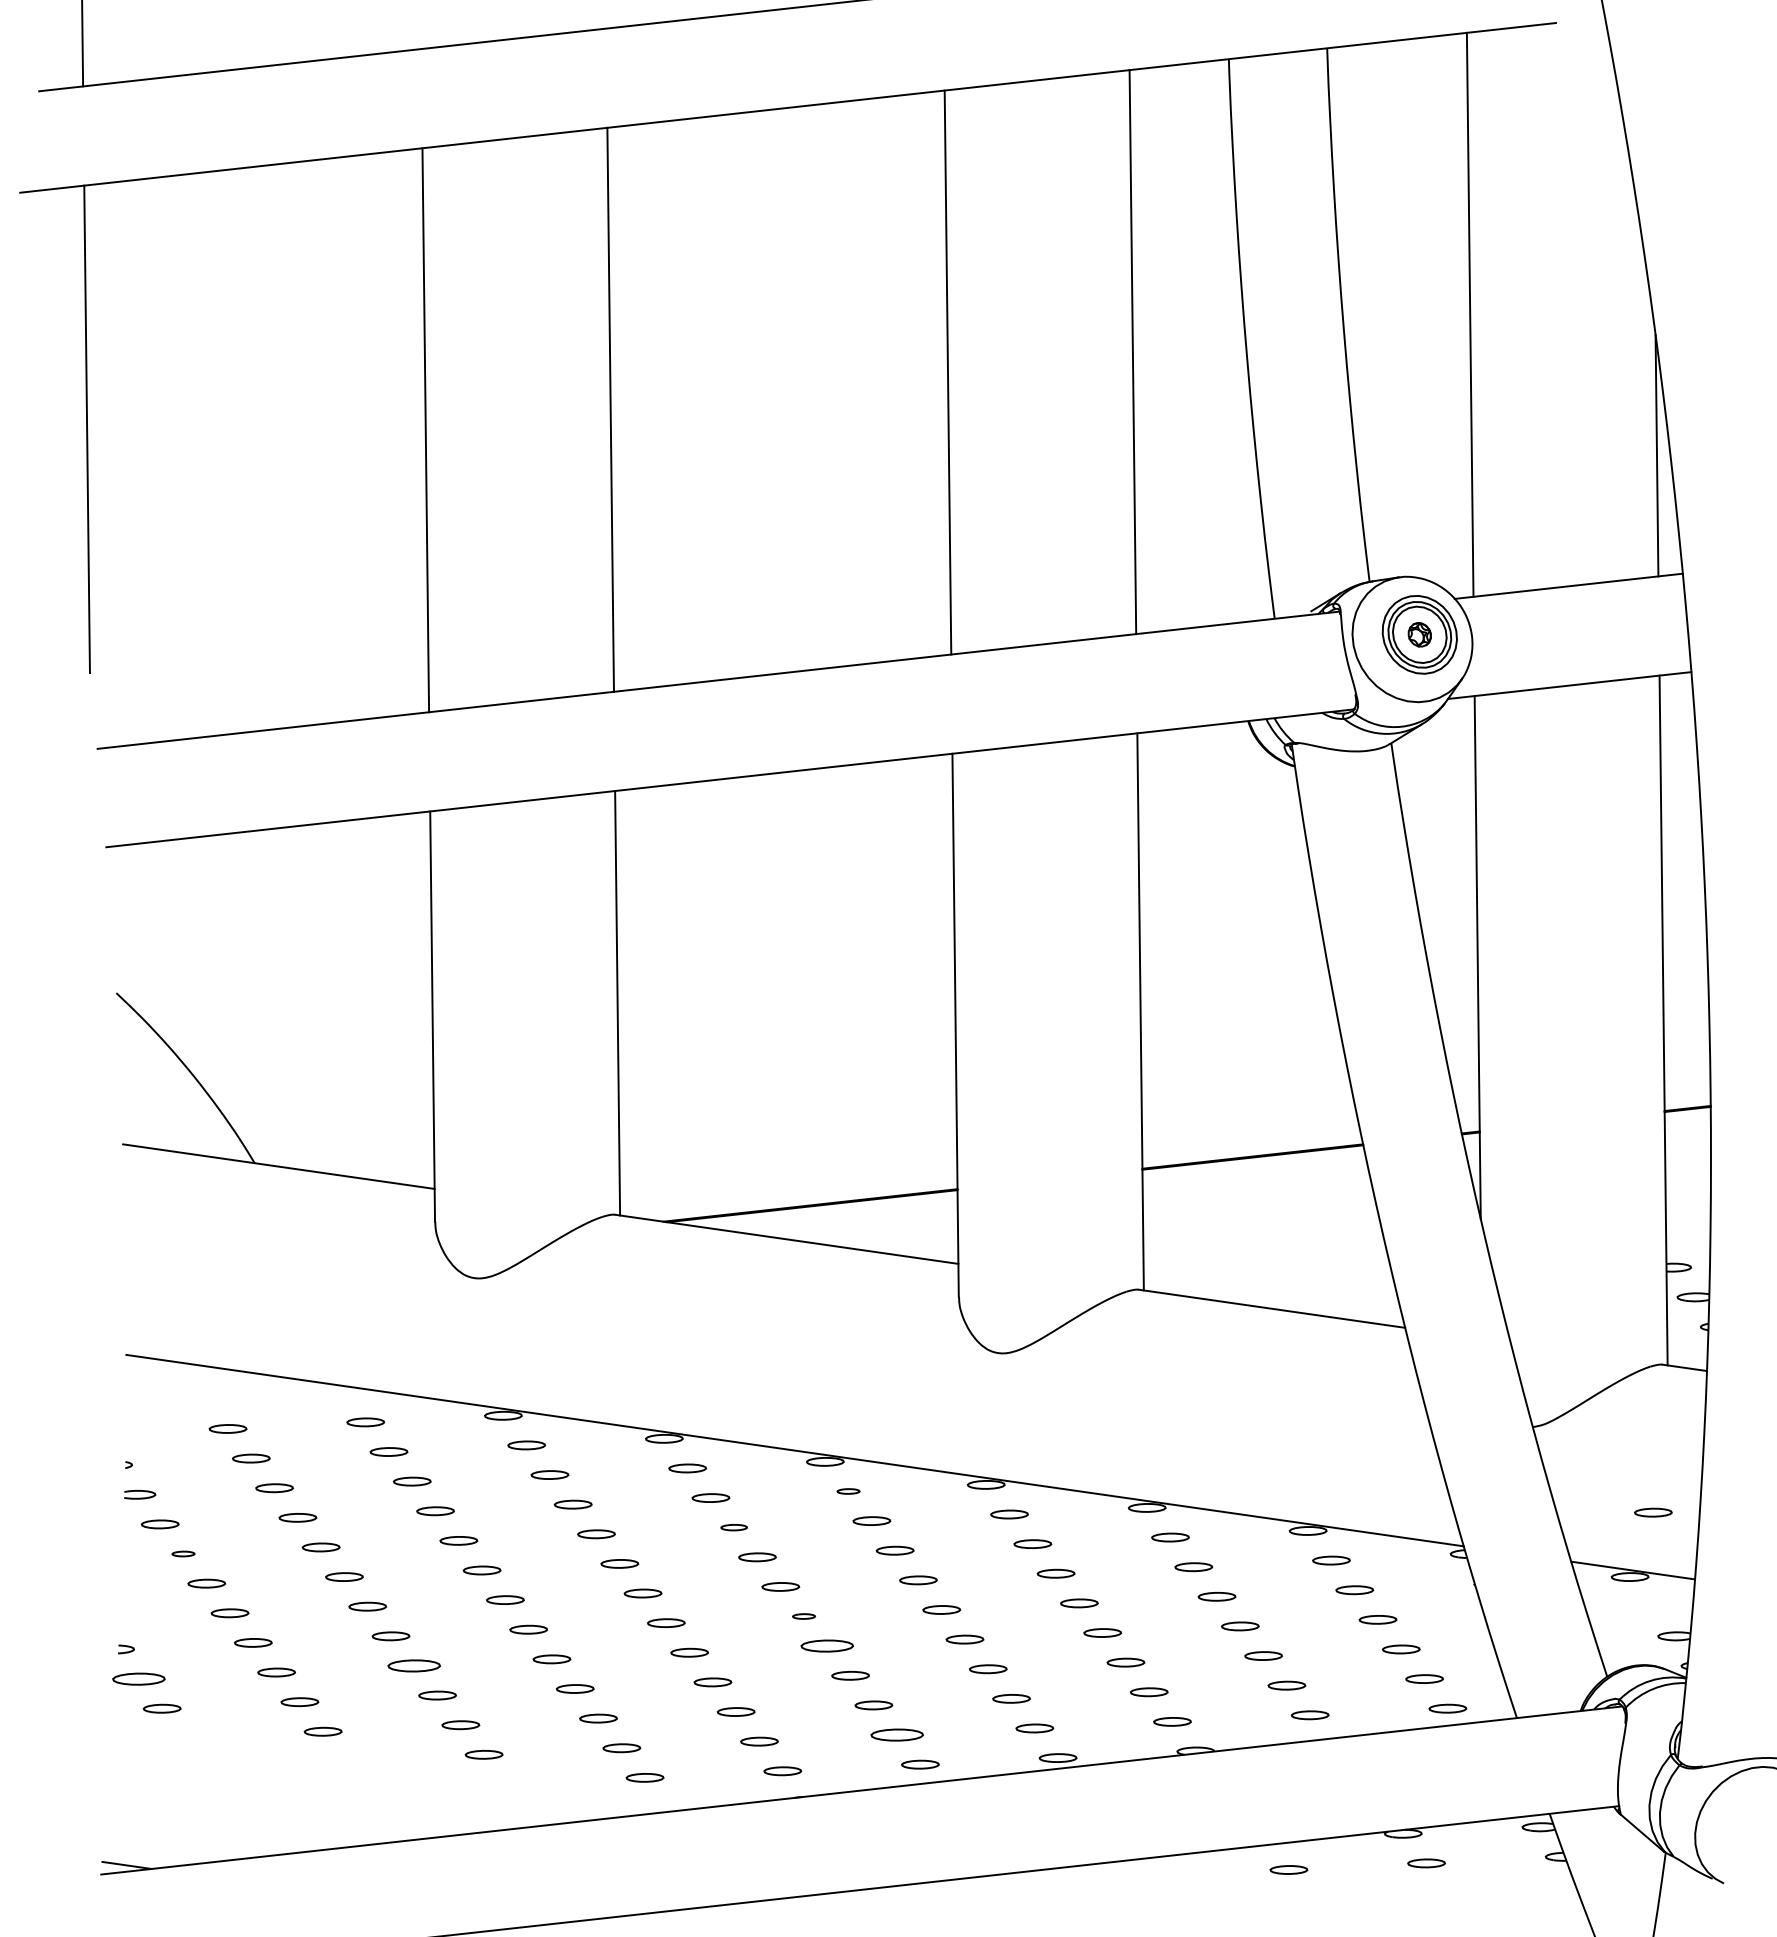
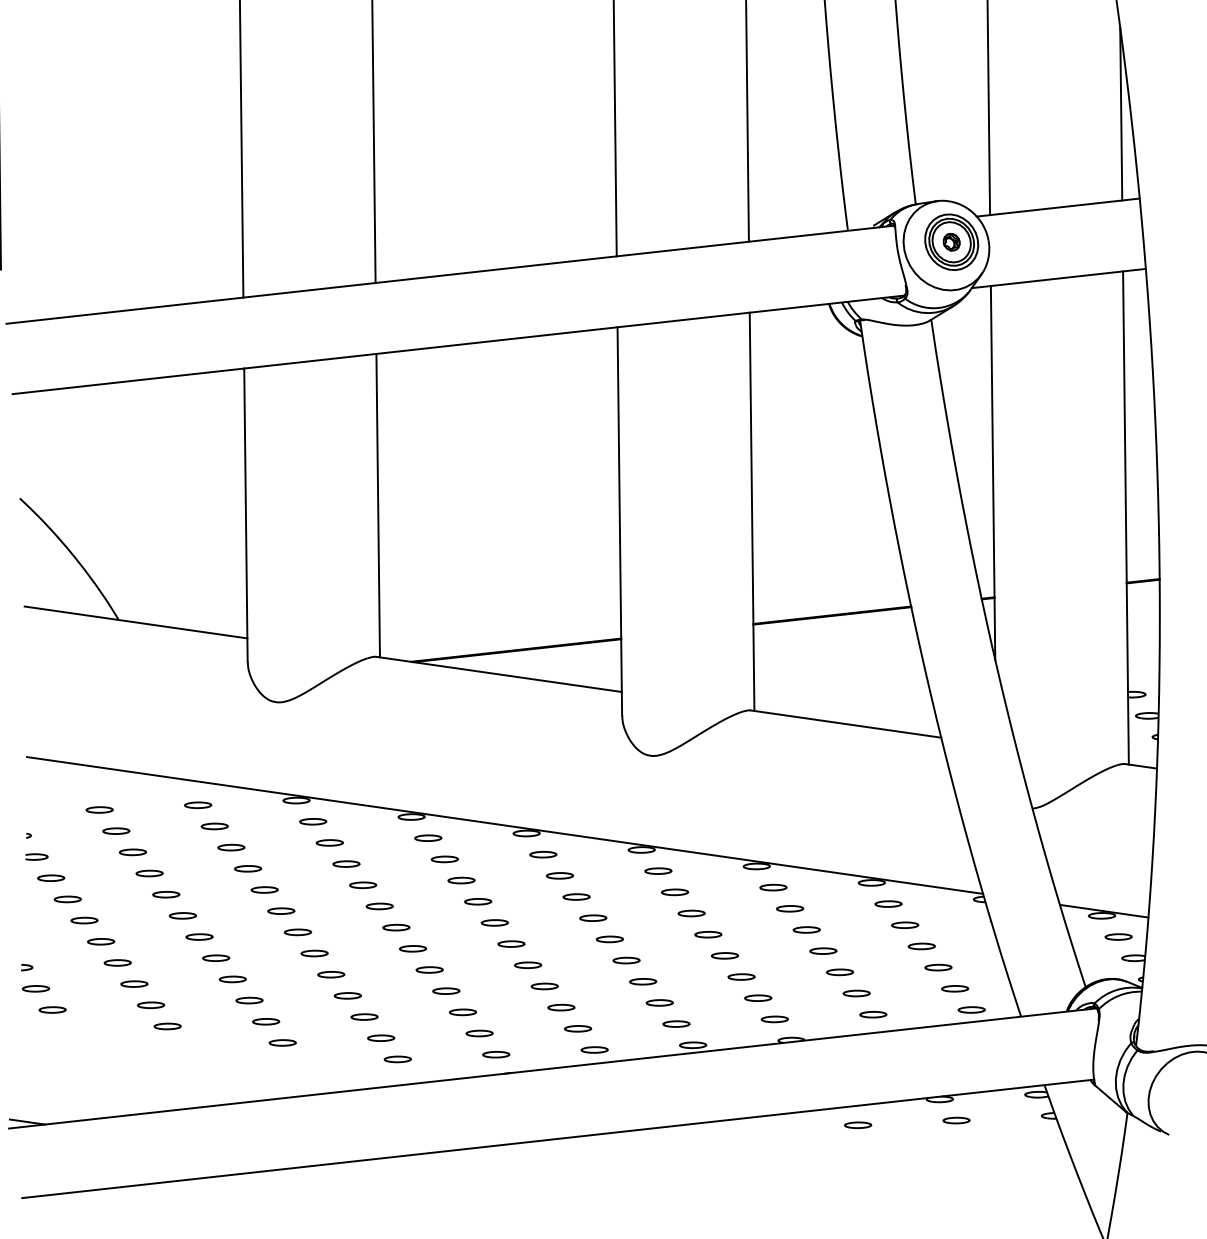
part: (848, 1491) -> (543, 854), size x1.67
part: (1653, 1512) -> (1118, 936), moved
part: (733, 1527) -> (461, 880), size x1.43
part: (183, 1553) -> (67, 899), size x1.67
part: (803, 1616) -> (511, 944), size x1.67
part: (827, 1646) -> (528, 965), size x0.71
part: (414, 1665) -> (232, 979), size x0.71
part: (138, 1678) -> (35, 988), size x0.71
part: (896, 1734) -> (577, 1028), size x0.71

